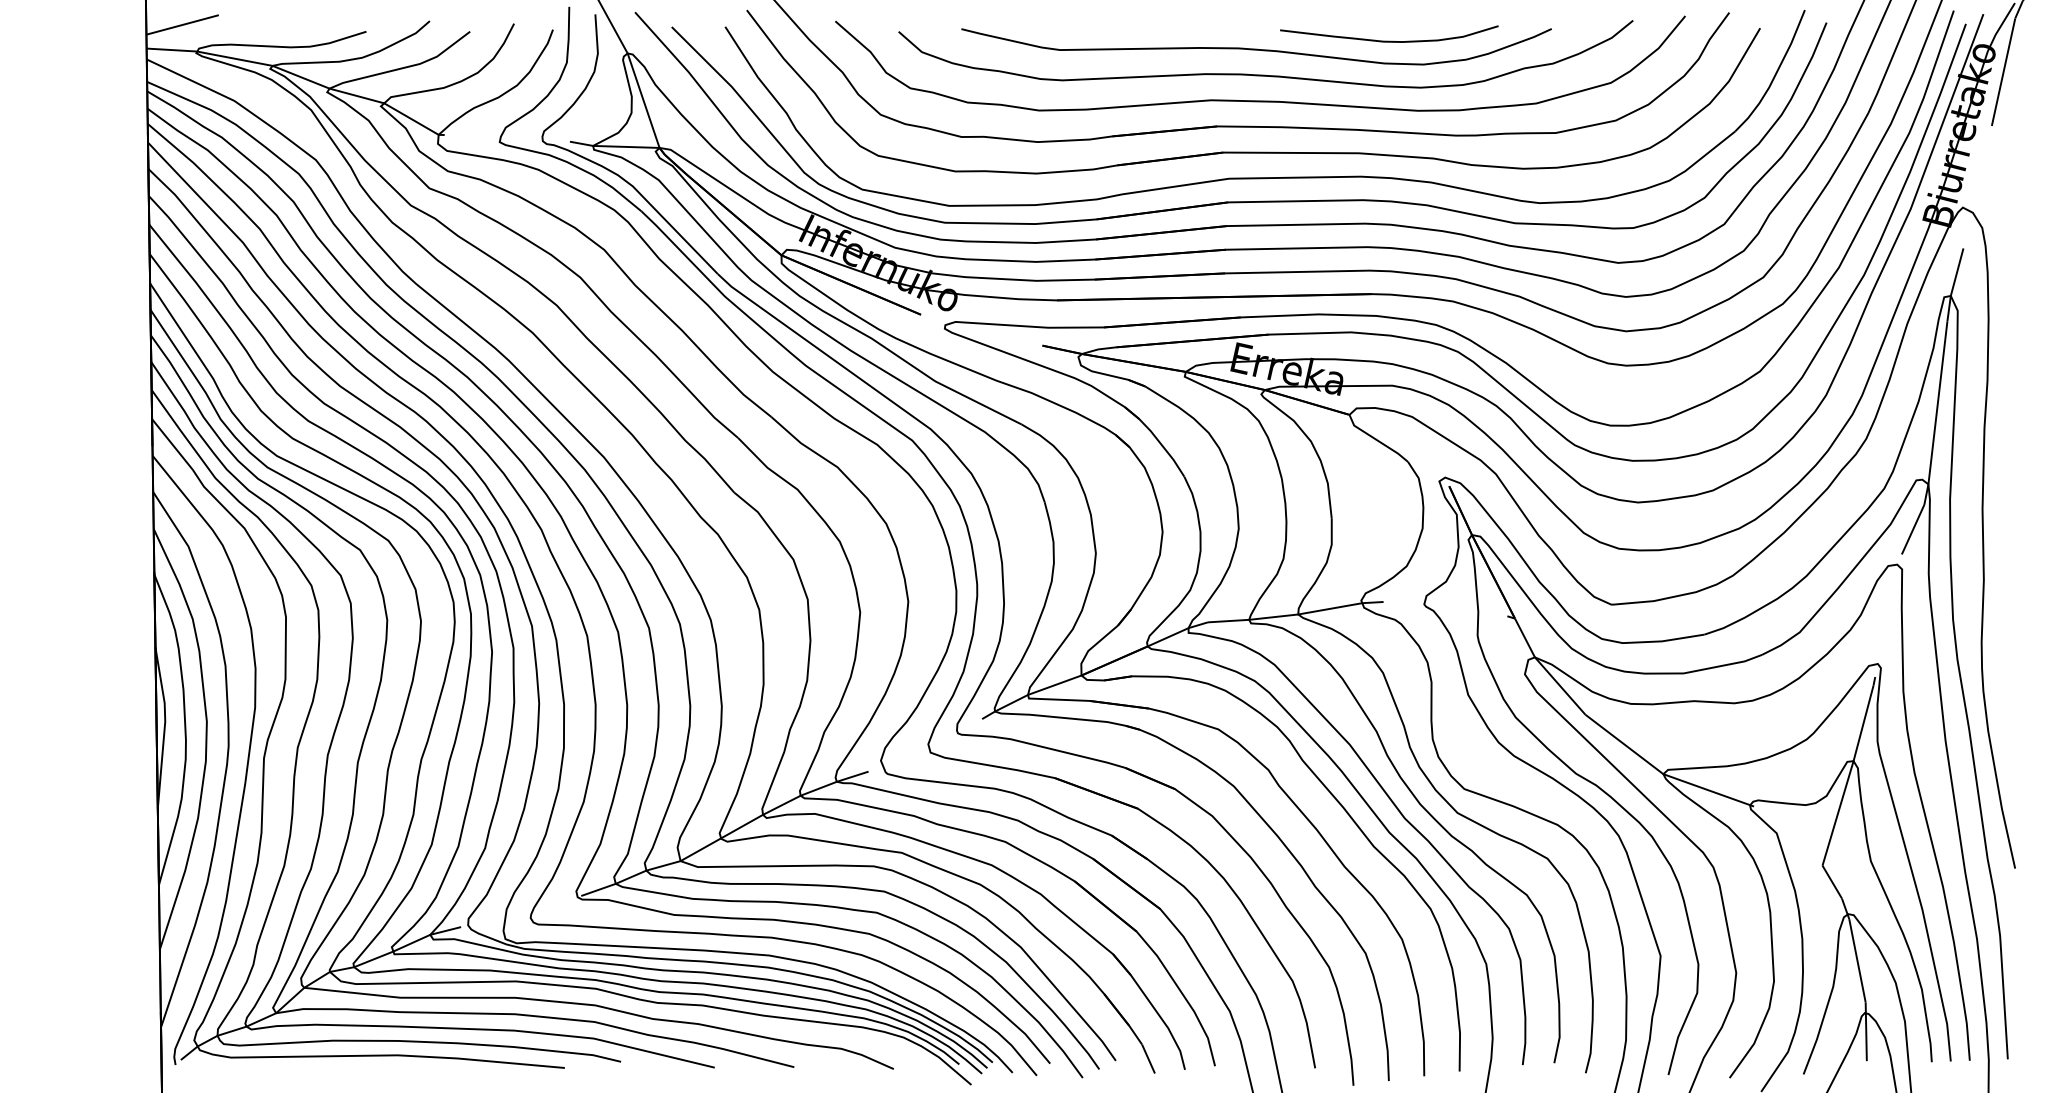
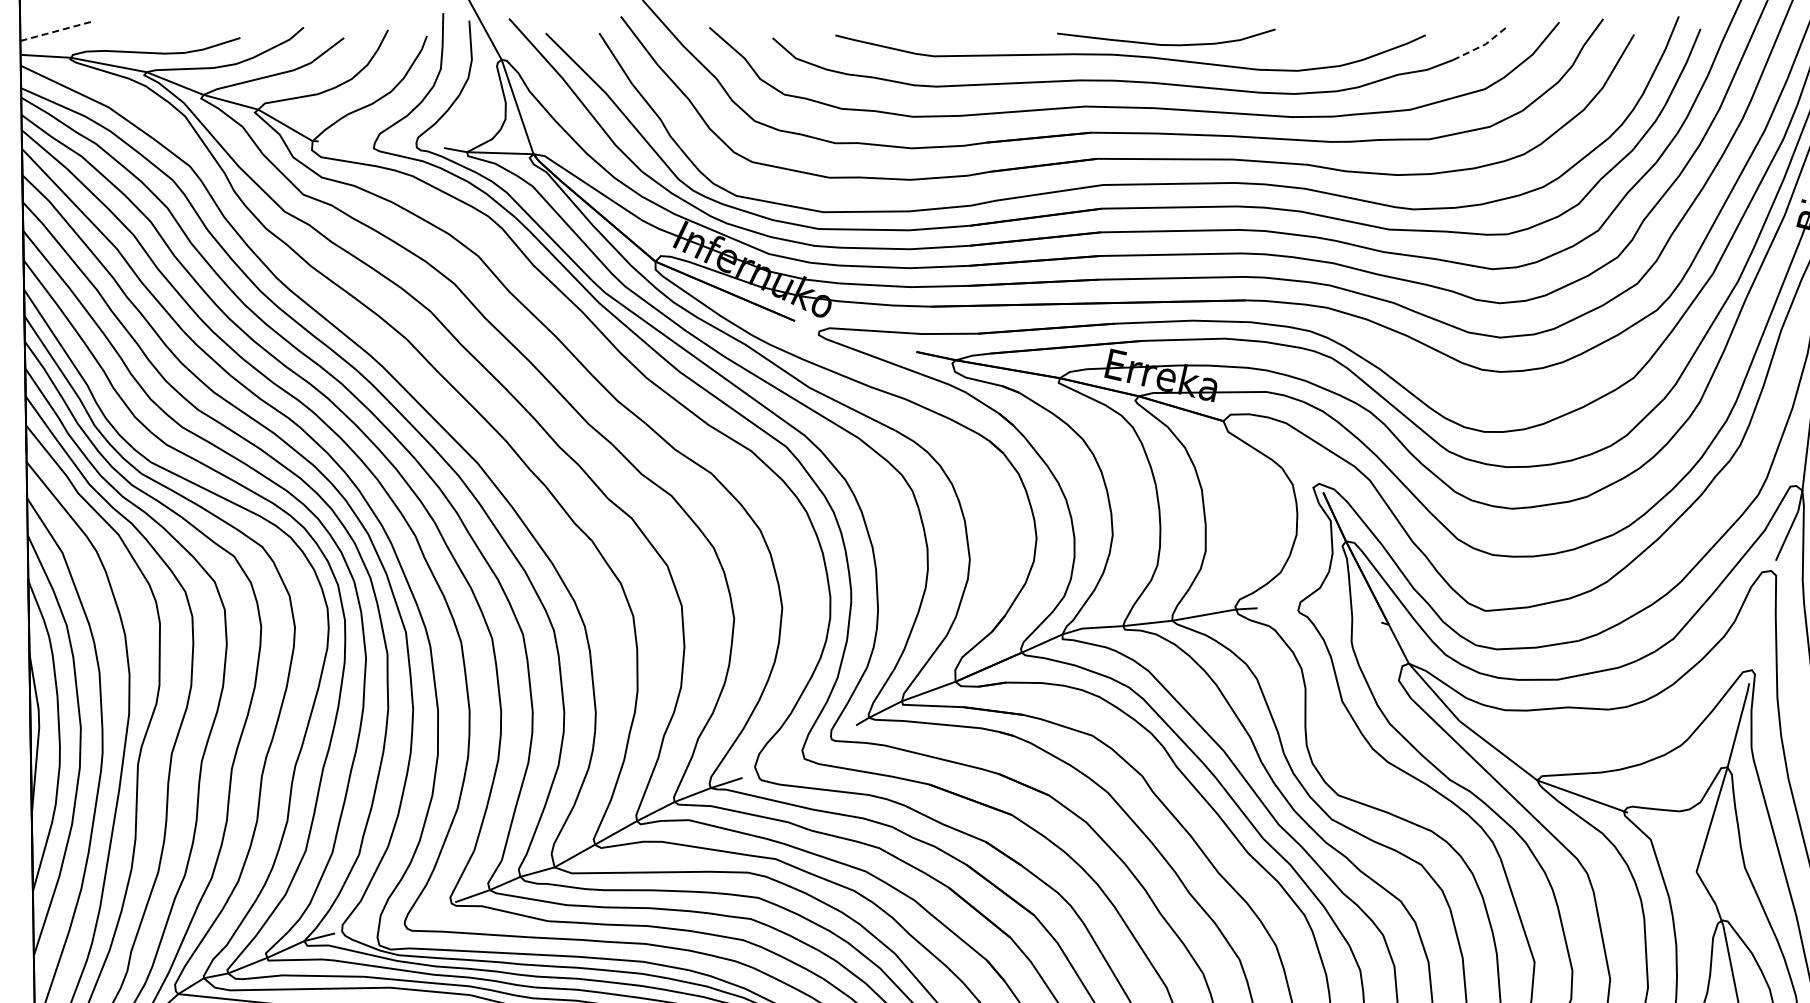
line: (182, 24) -> (56, 30), solid -> dashed
line: (1608, 39) -> (1482, 45), solid -> dashed
curve: (1389, 40) -> (1166, 43), moved

